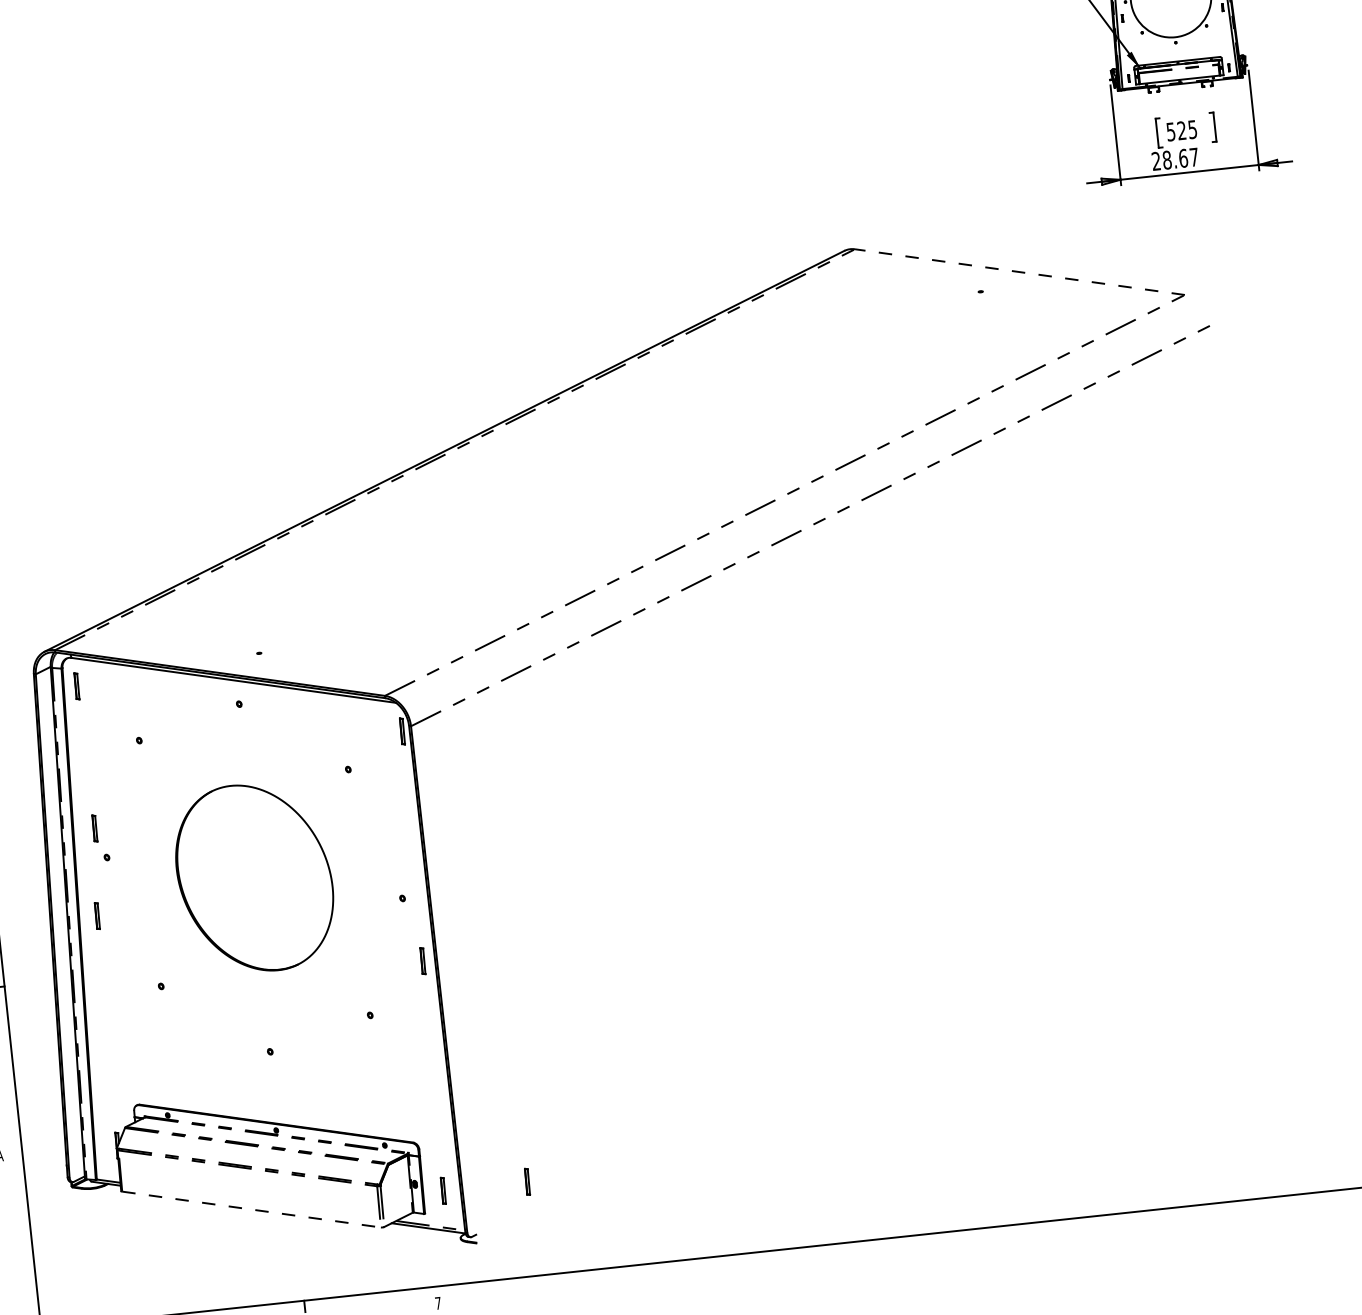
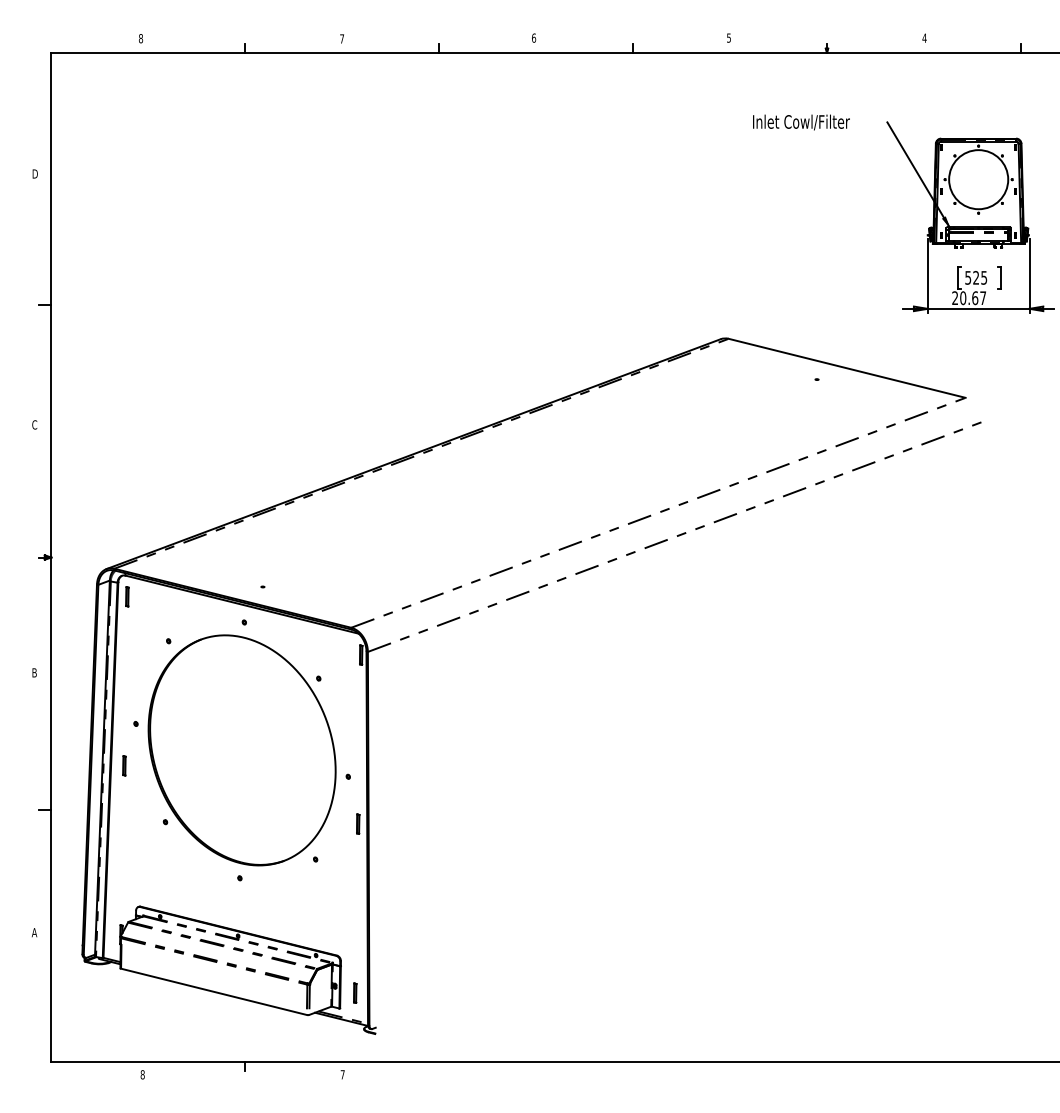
text: (1167, 159) -> (963, 297), 28.67 -> 20.67
line: (1019, 272) -> (846, 368), dashed -> solid
line: (94, 828) -> (129, 701), removed
part: (253, 878) -> (241, 750), size x1.67
line: (527, 1180) -> (417, 992), removed
line: (250, 1209) -> (213, 991), dashed -> solid

